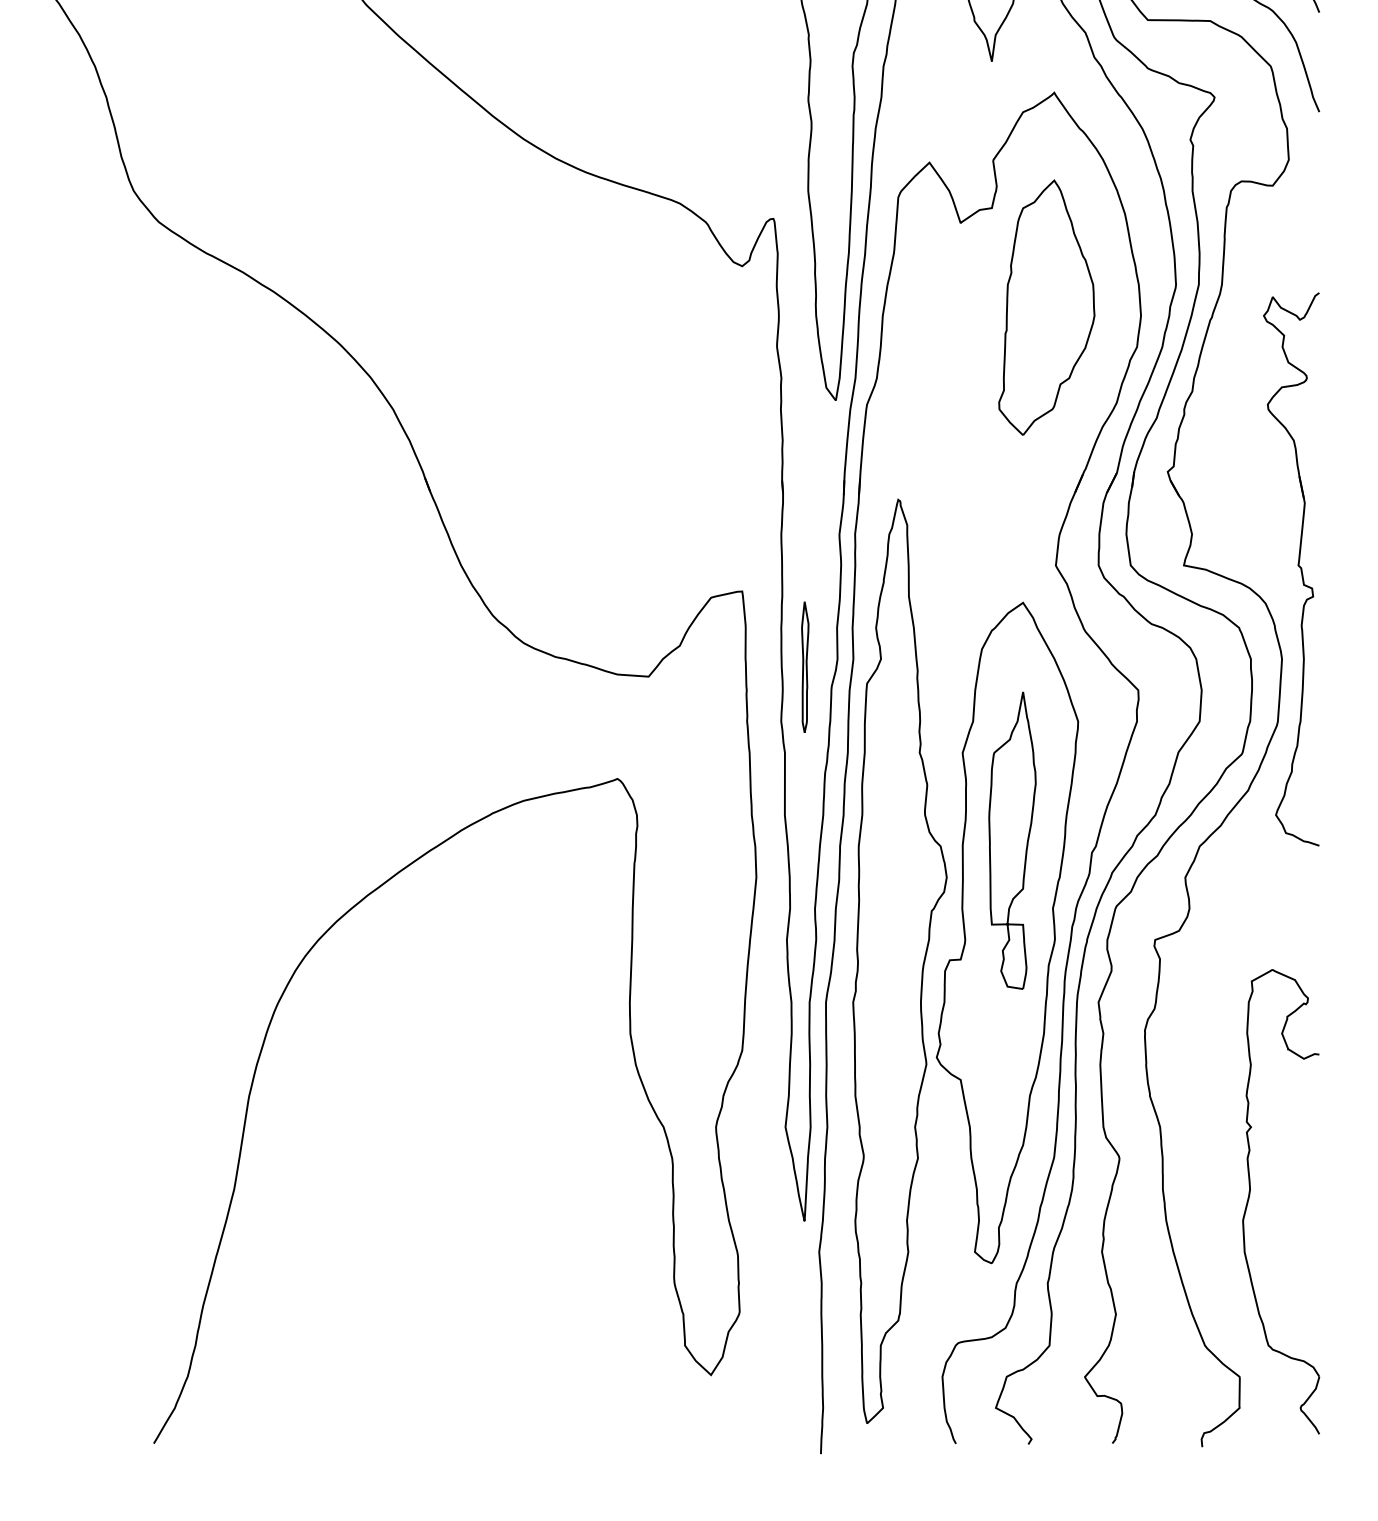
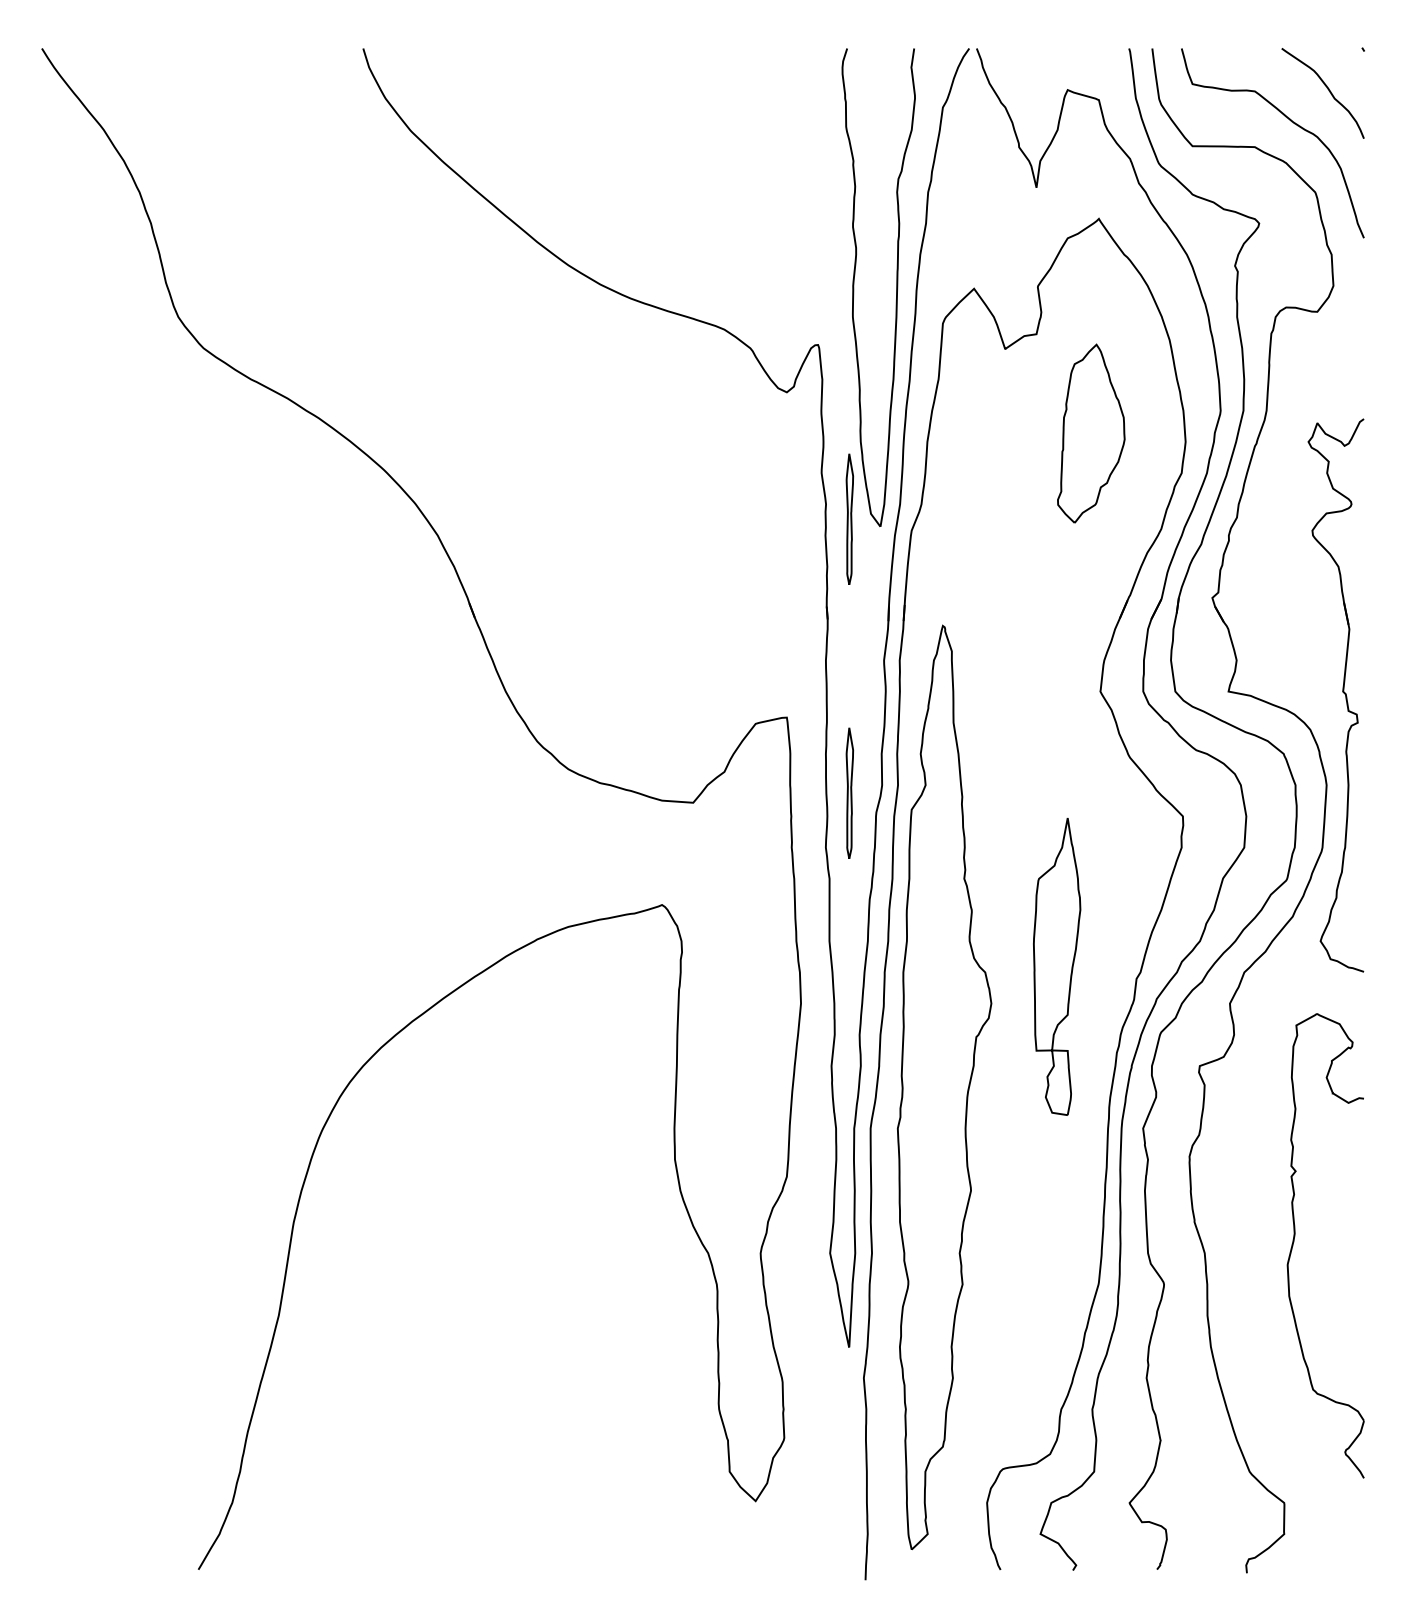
part: (1045, 307) -> (1090, 433), size x0.7
part: (804, 392) -> (849, 518), added
part: (1006, 932) -> (1051, 1058), removed
part: (1249, 1198) -> (1294, 1242), moved

